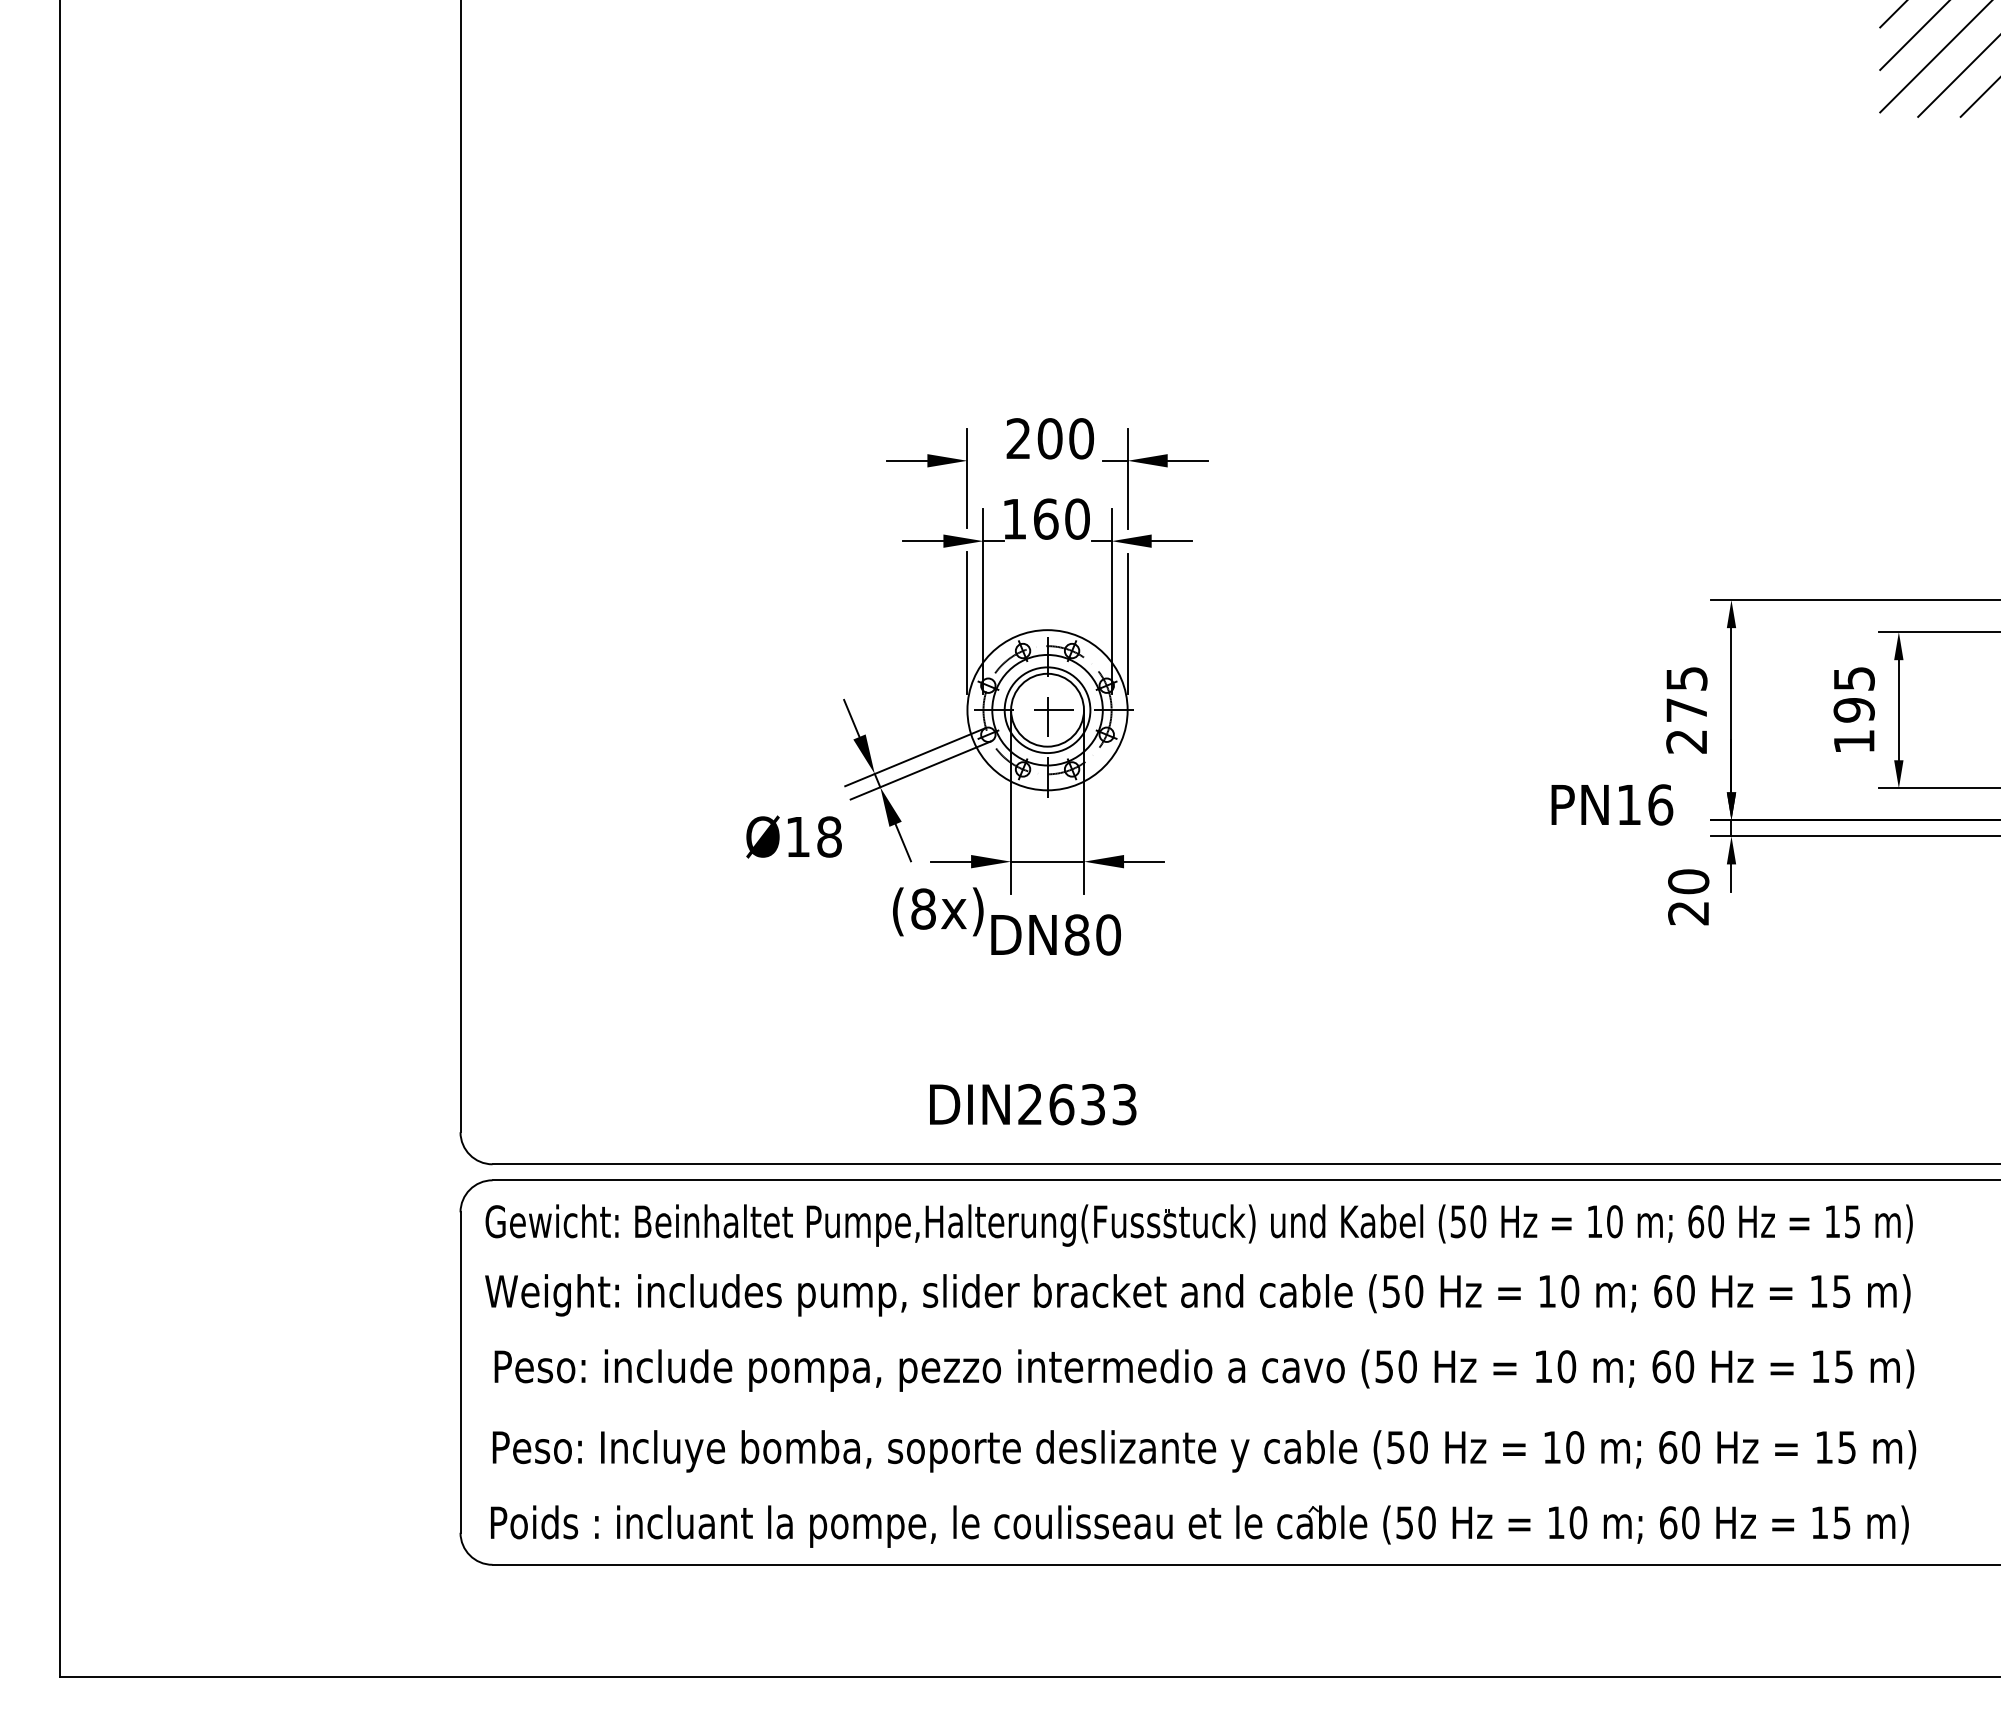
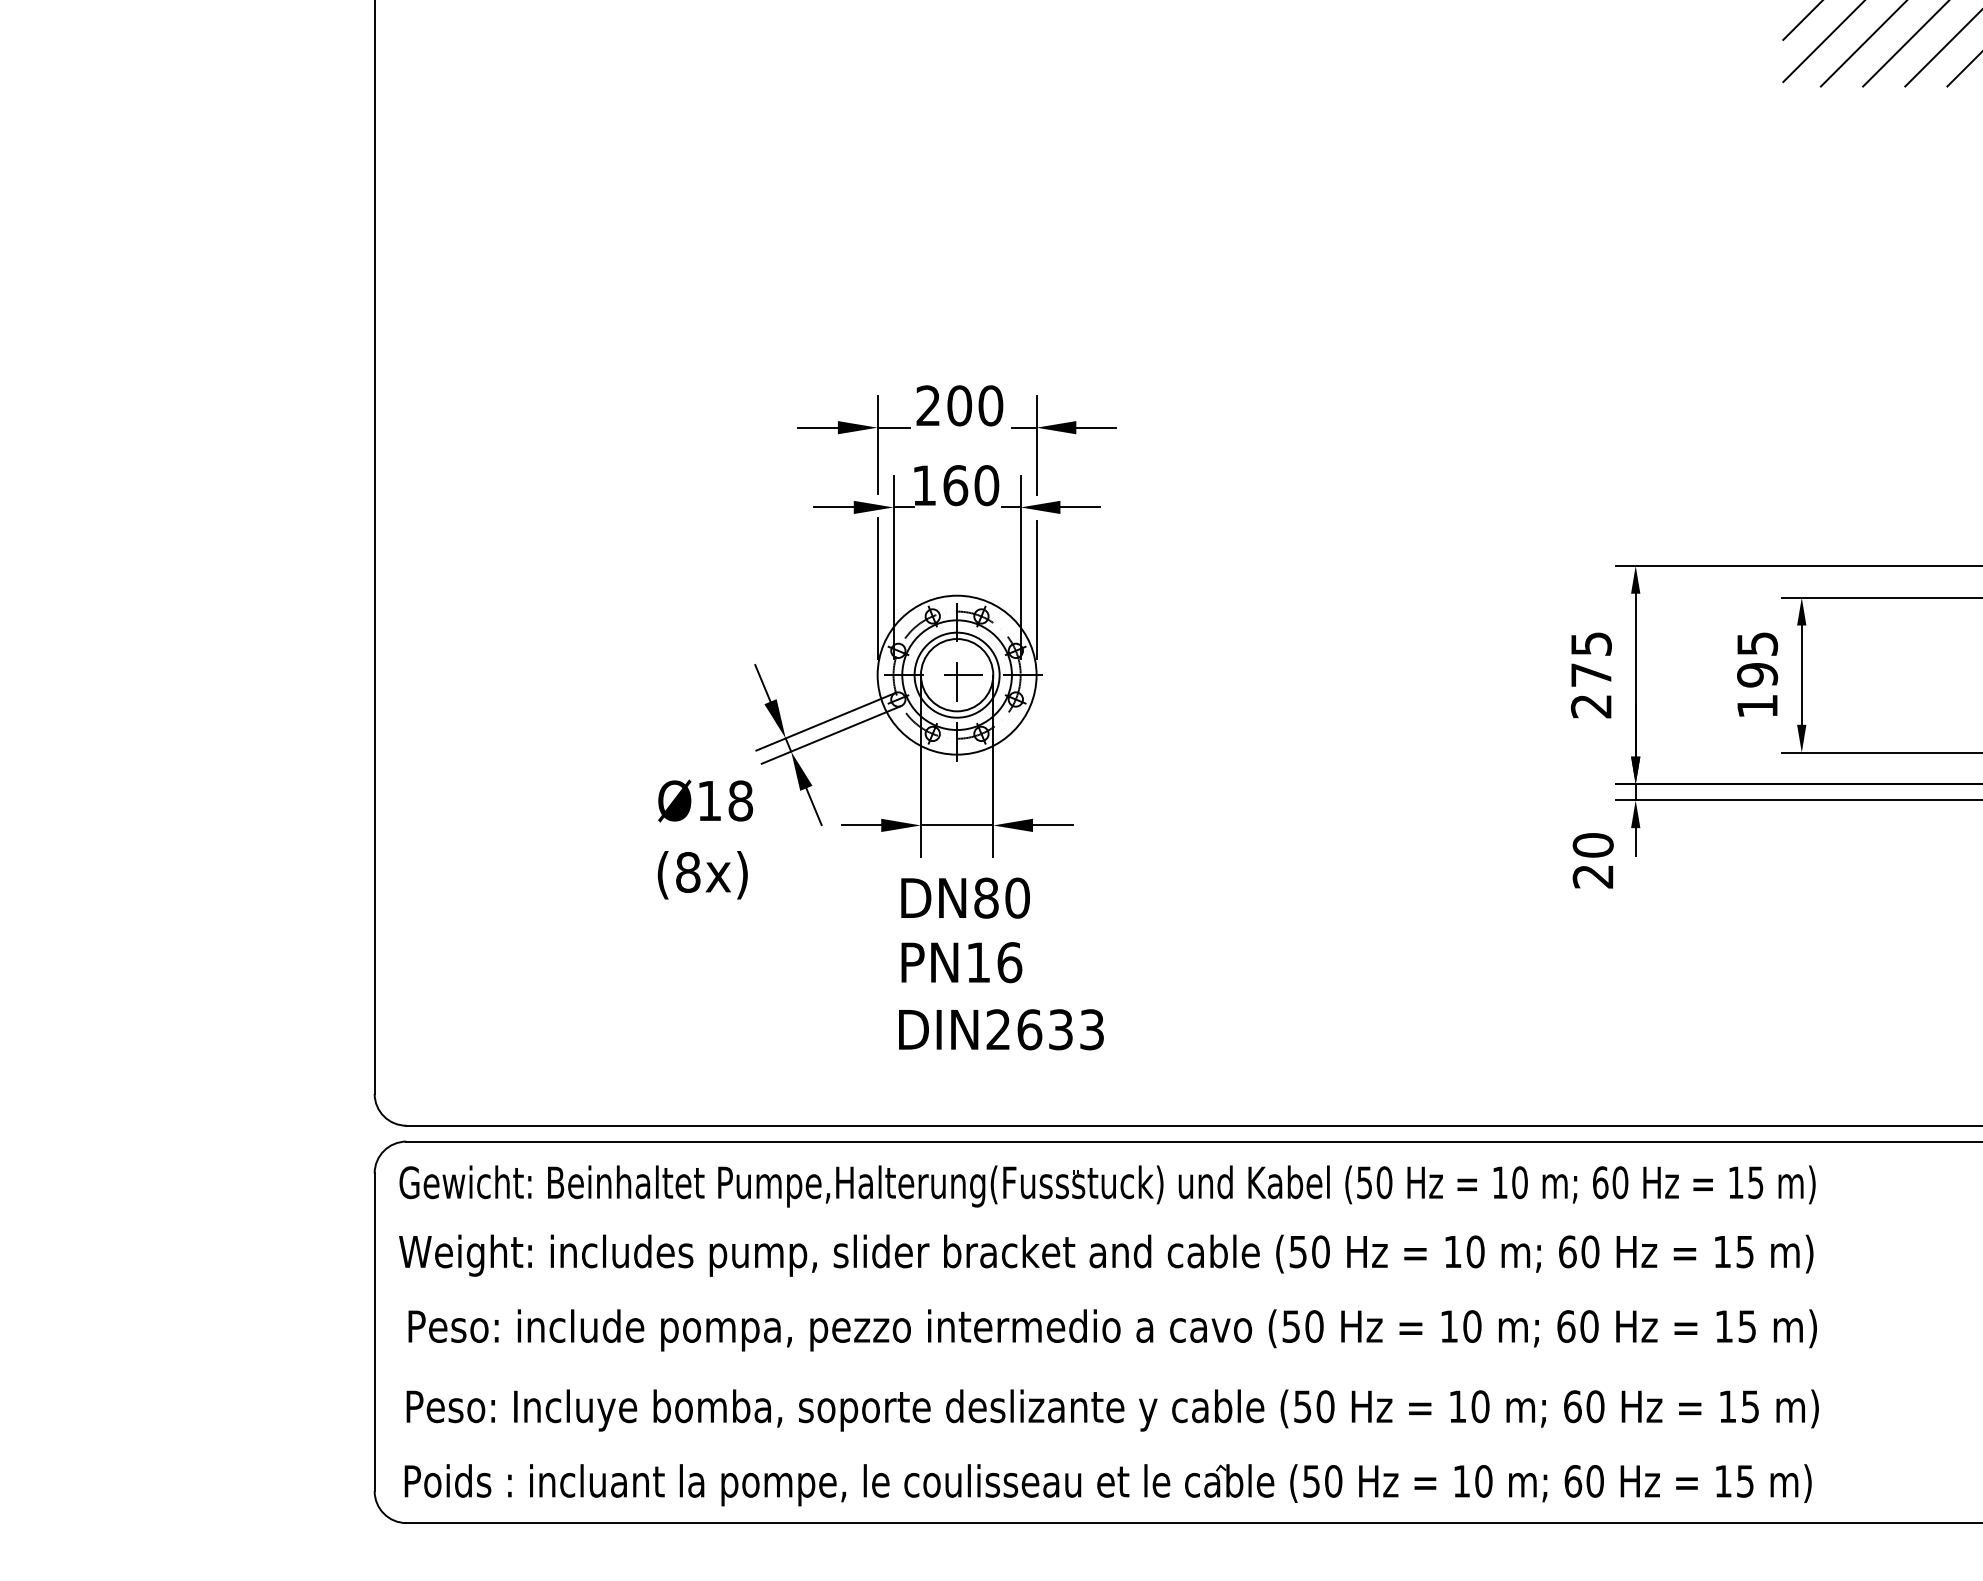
line: (983, 460) -> (893, 427), added
text: (1612, 804) -> (962, 962), moved
text: (938, 911) -> (703, 874), moved
text: (1033, 1104) -> (1001, 1029), moved

